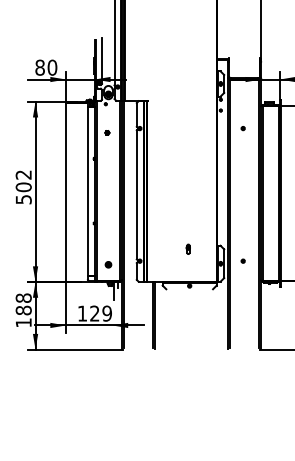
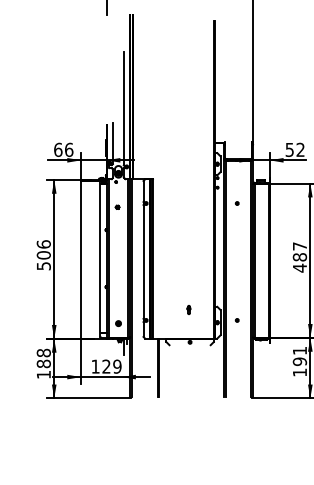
text: (46, 67) -> (63, 149), 80 -> 66
text: (23, 175) -> (43, 244), 502 -> 506

